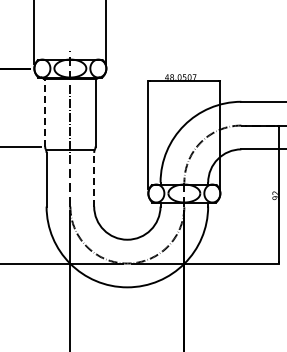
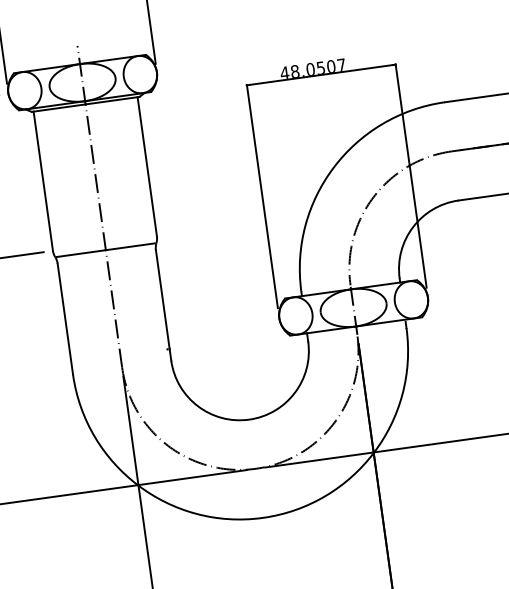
line: (45, 112) -> (43, 180), dashed -> solid
line: (94, 179) -> (164, 304), dashed -> solid

